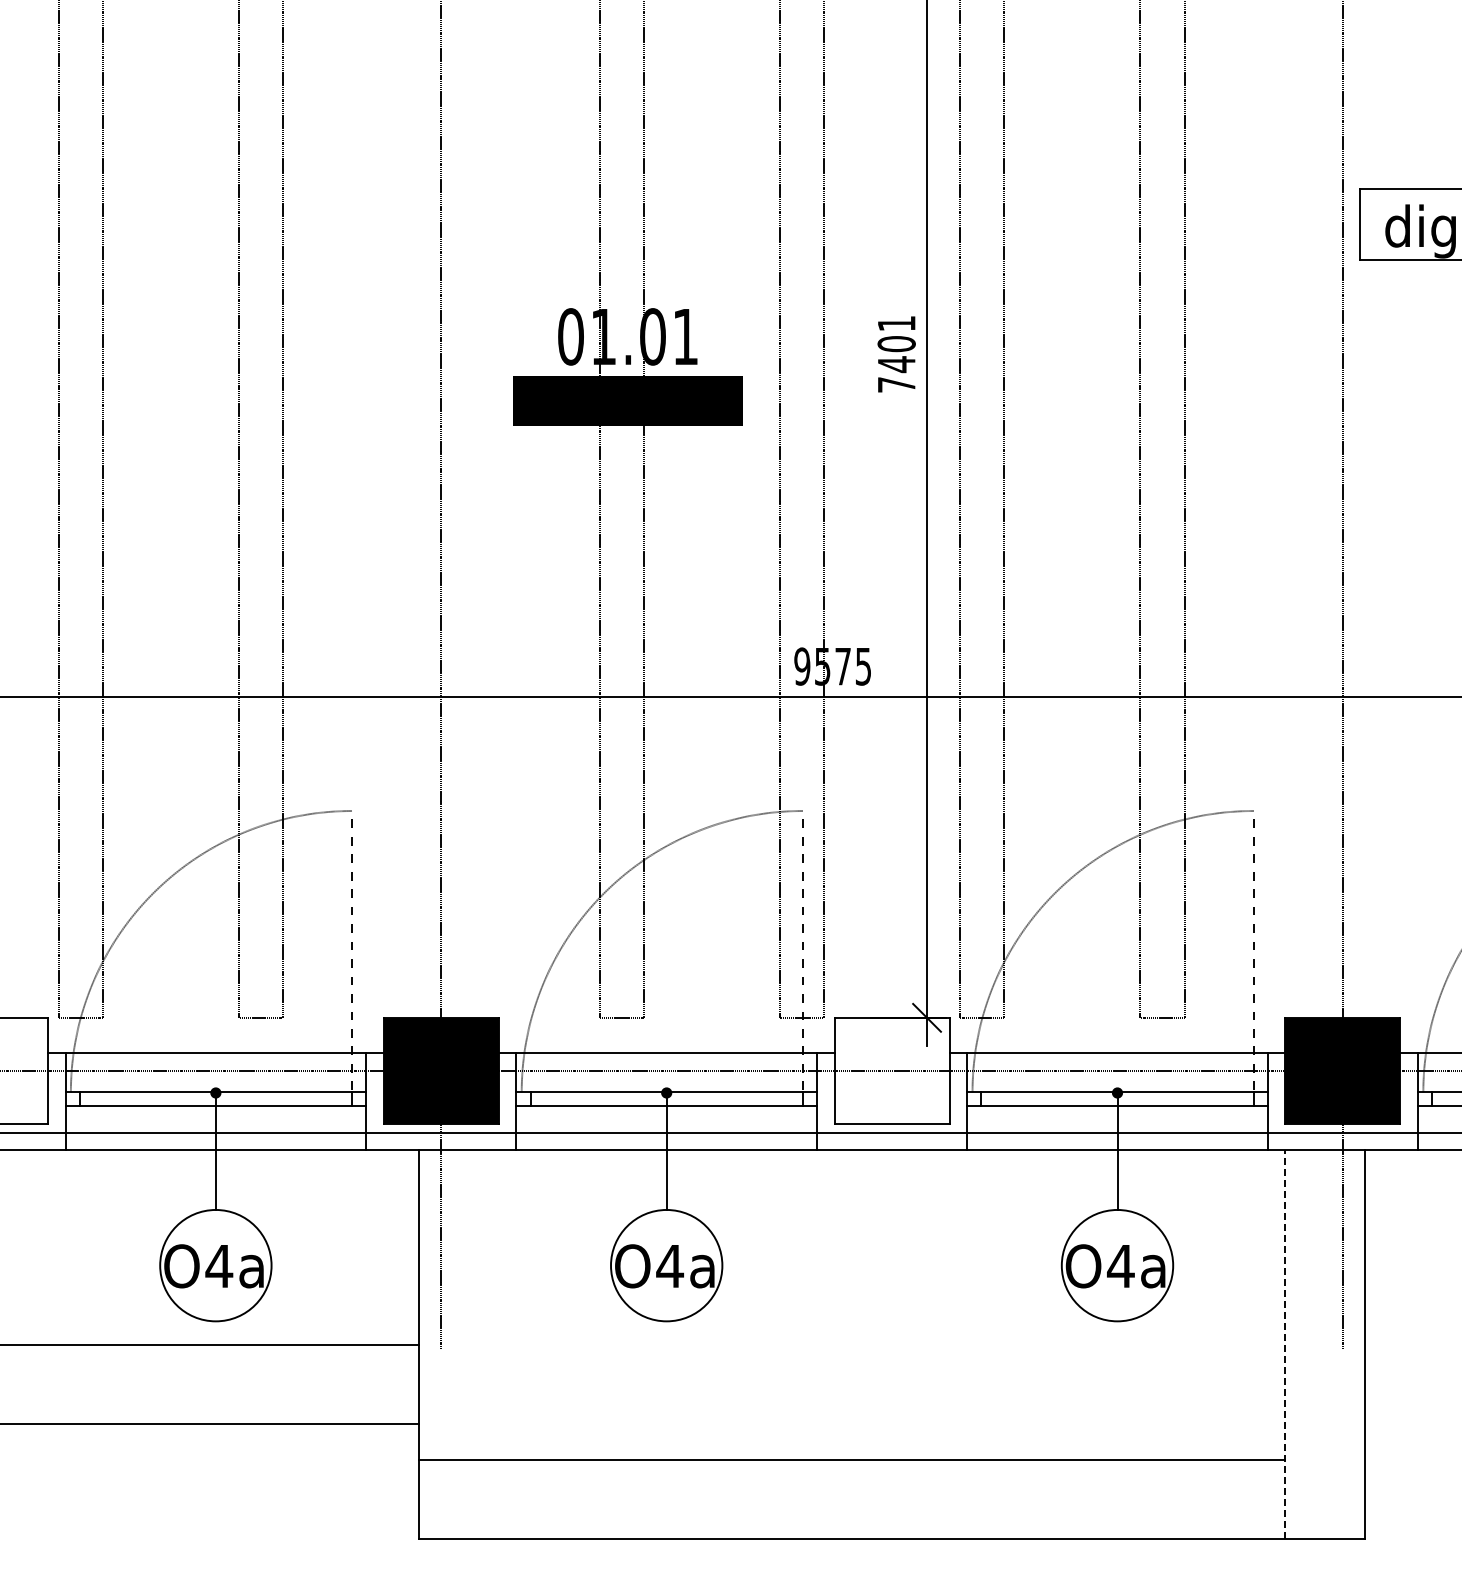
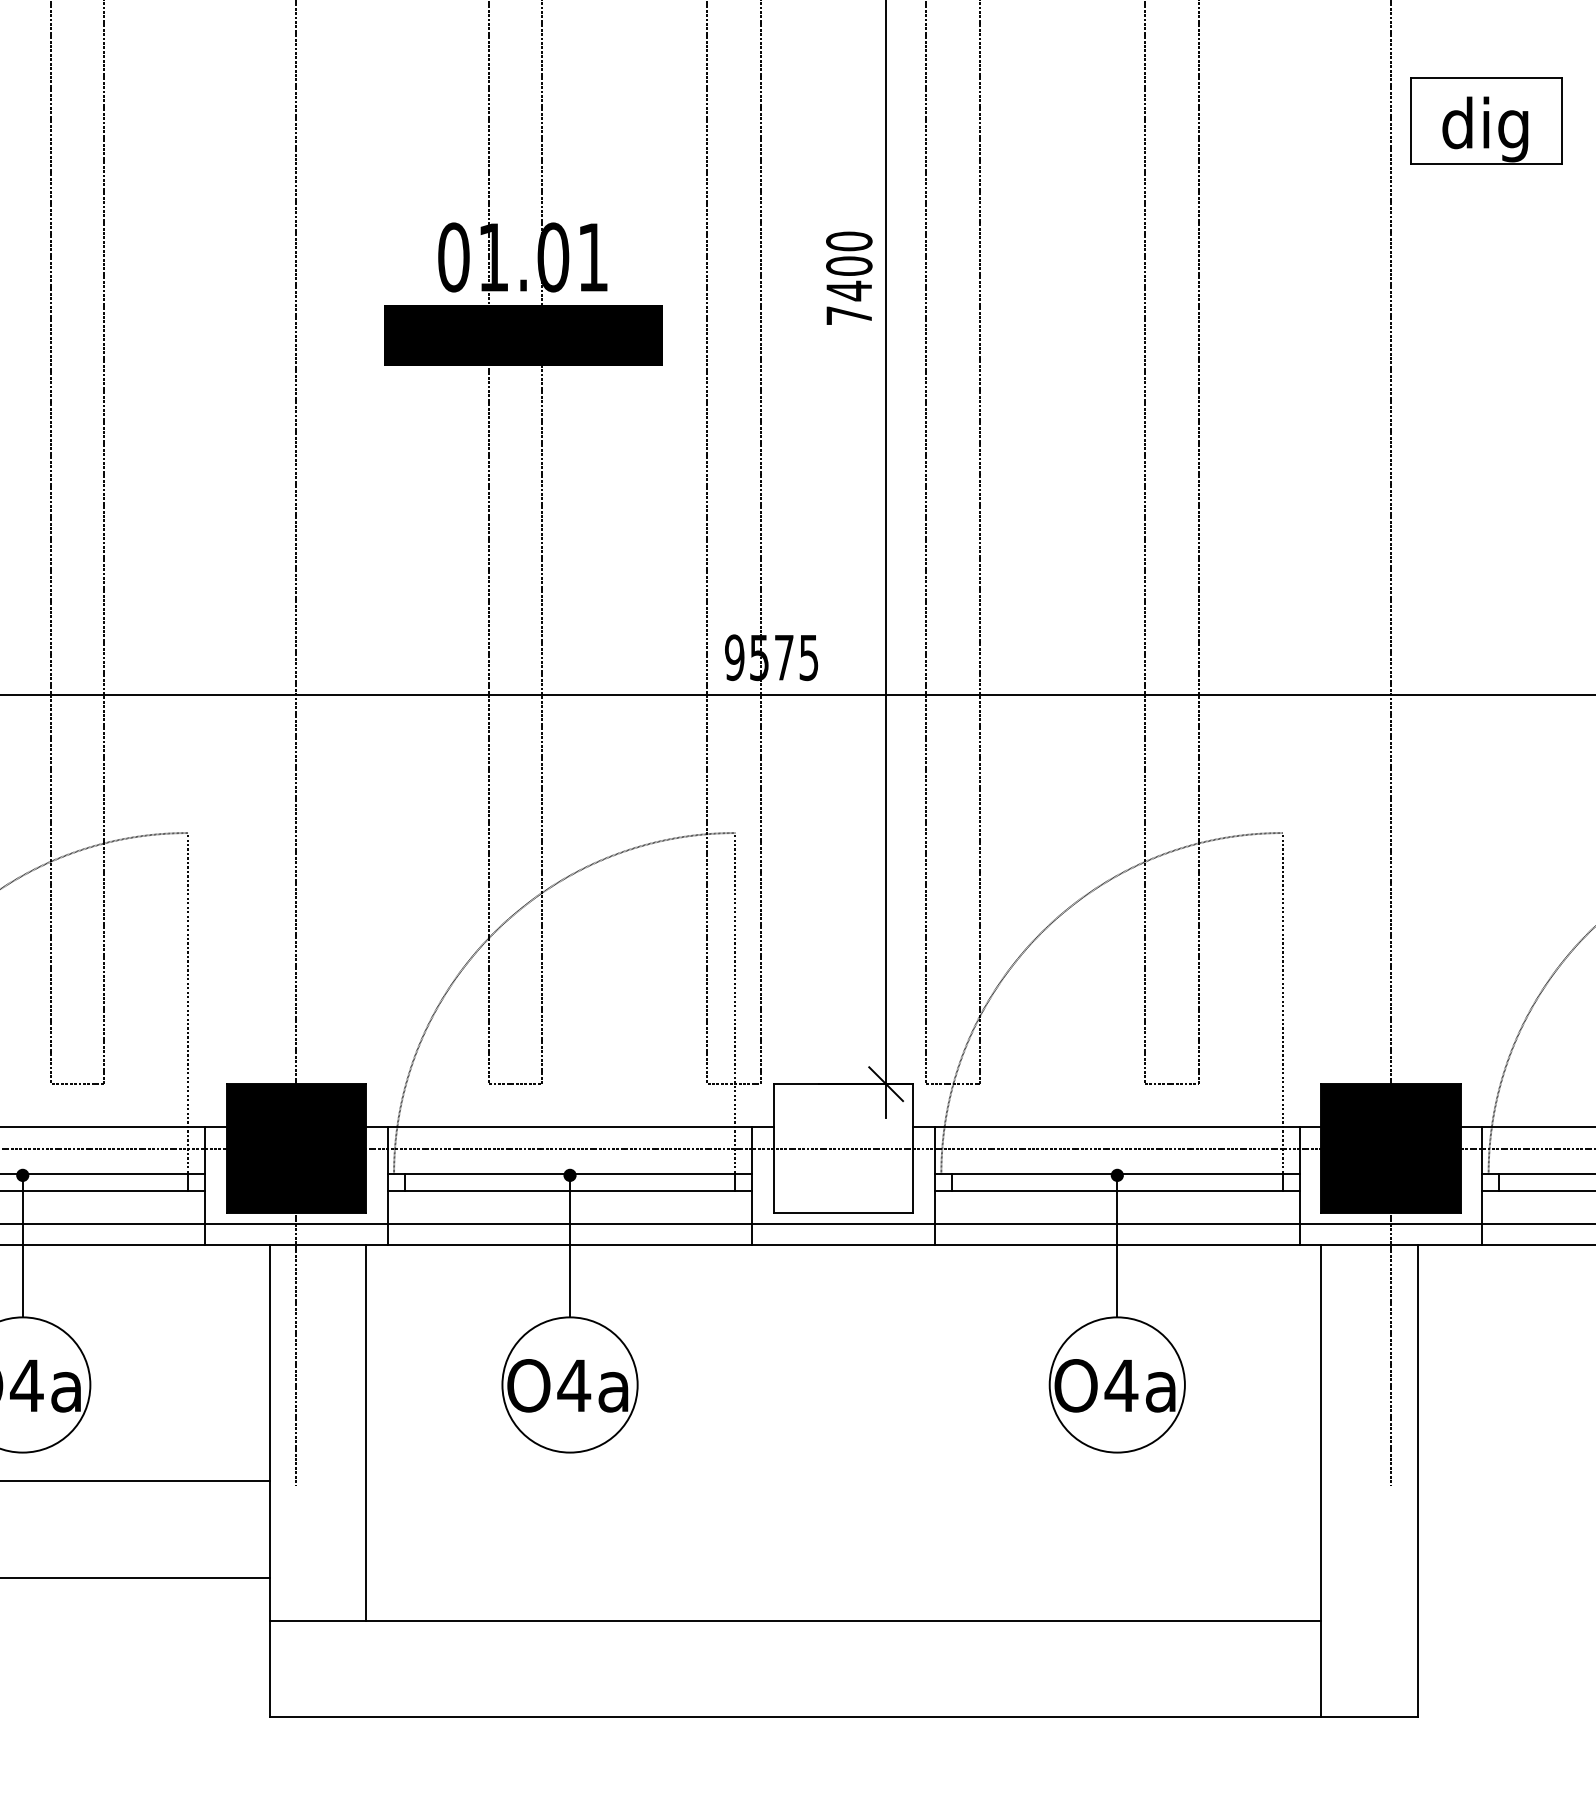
text: (896, 323) -> (849, 241), 7401 -> 7400
line: (498, 1304) -> (365, 1432), added
line: (1285, 1344) -> (1321, 1480), dashed -> solid

